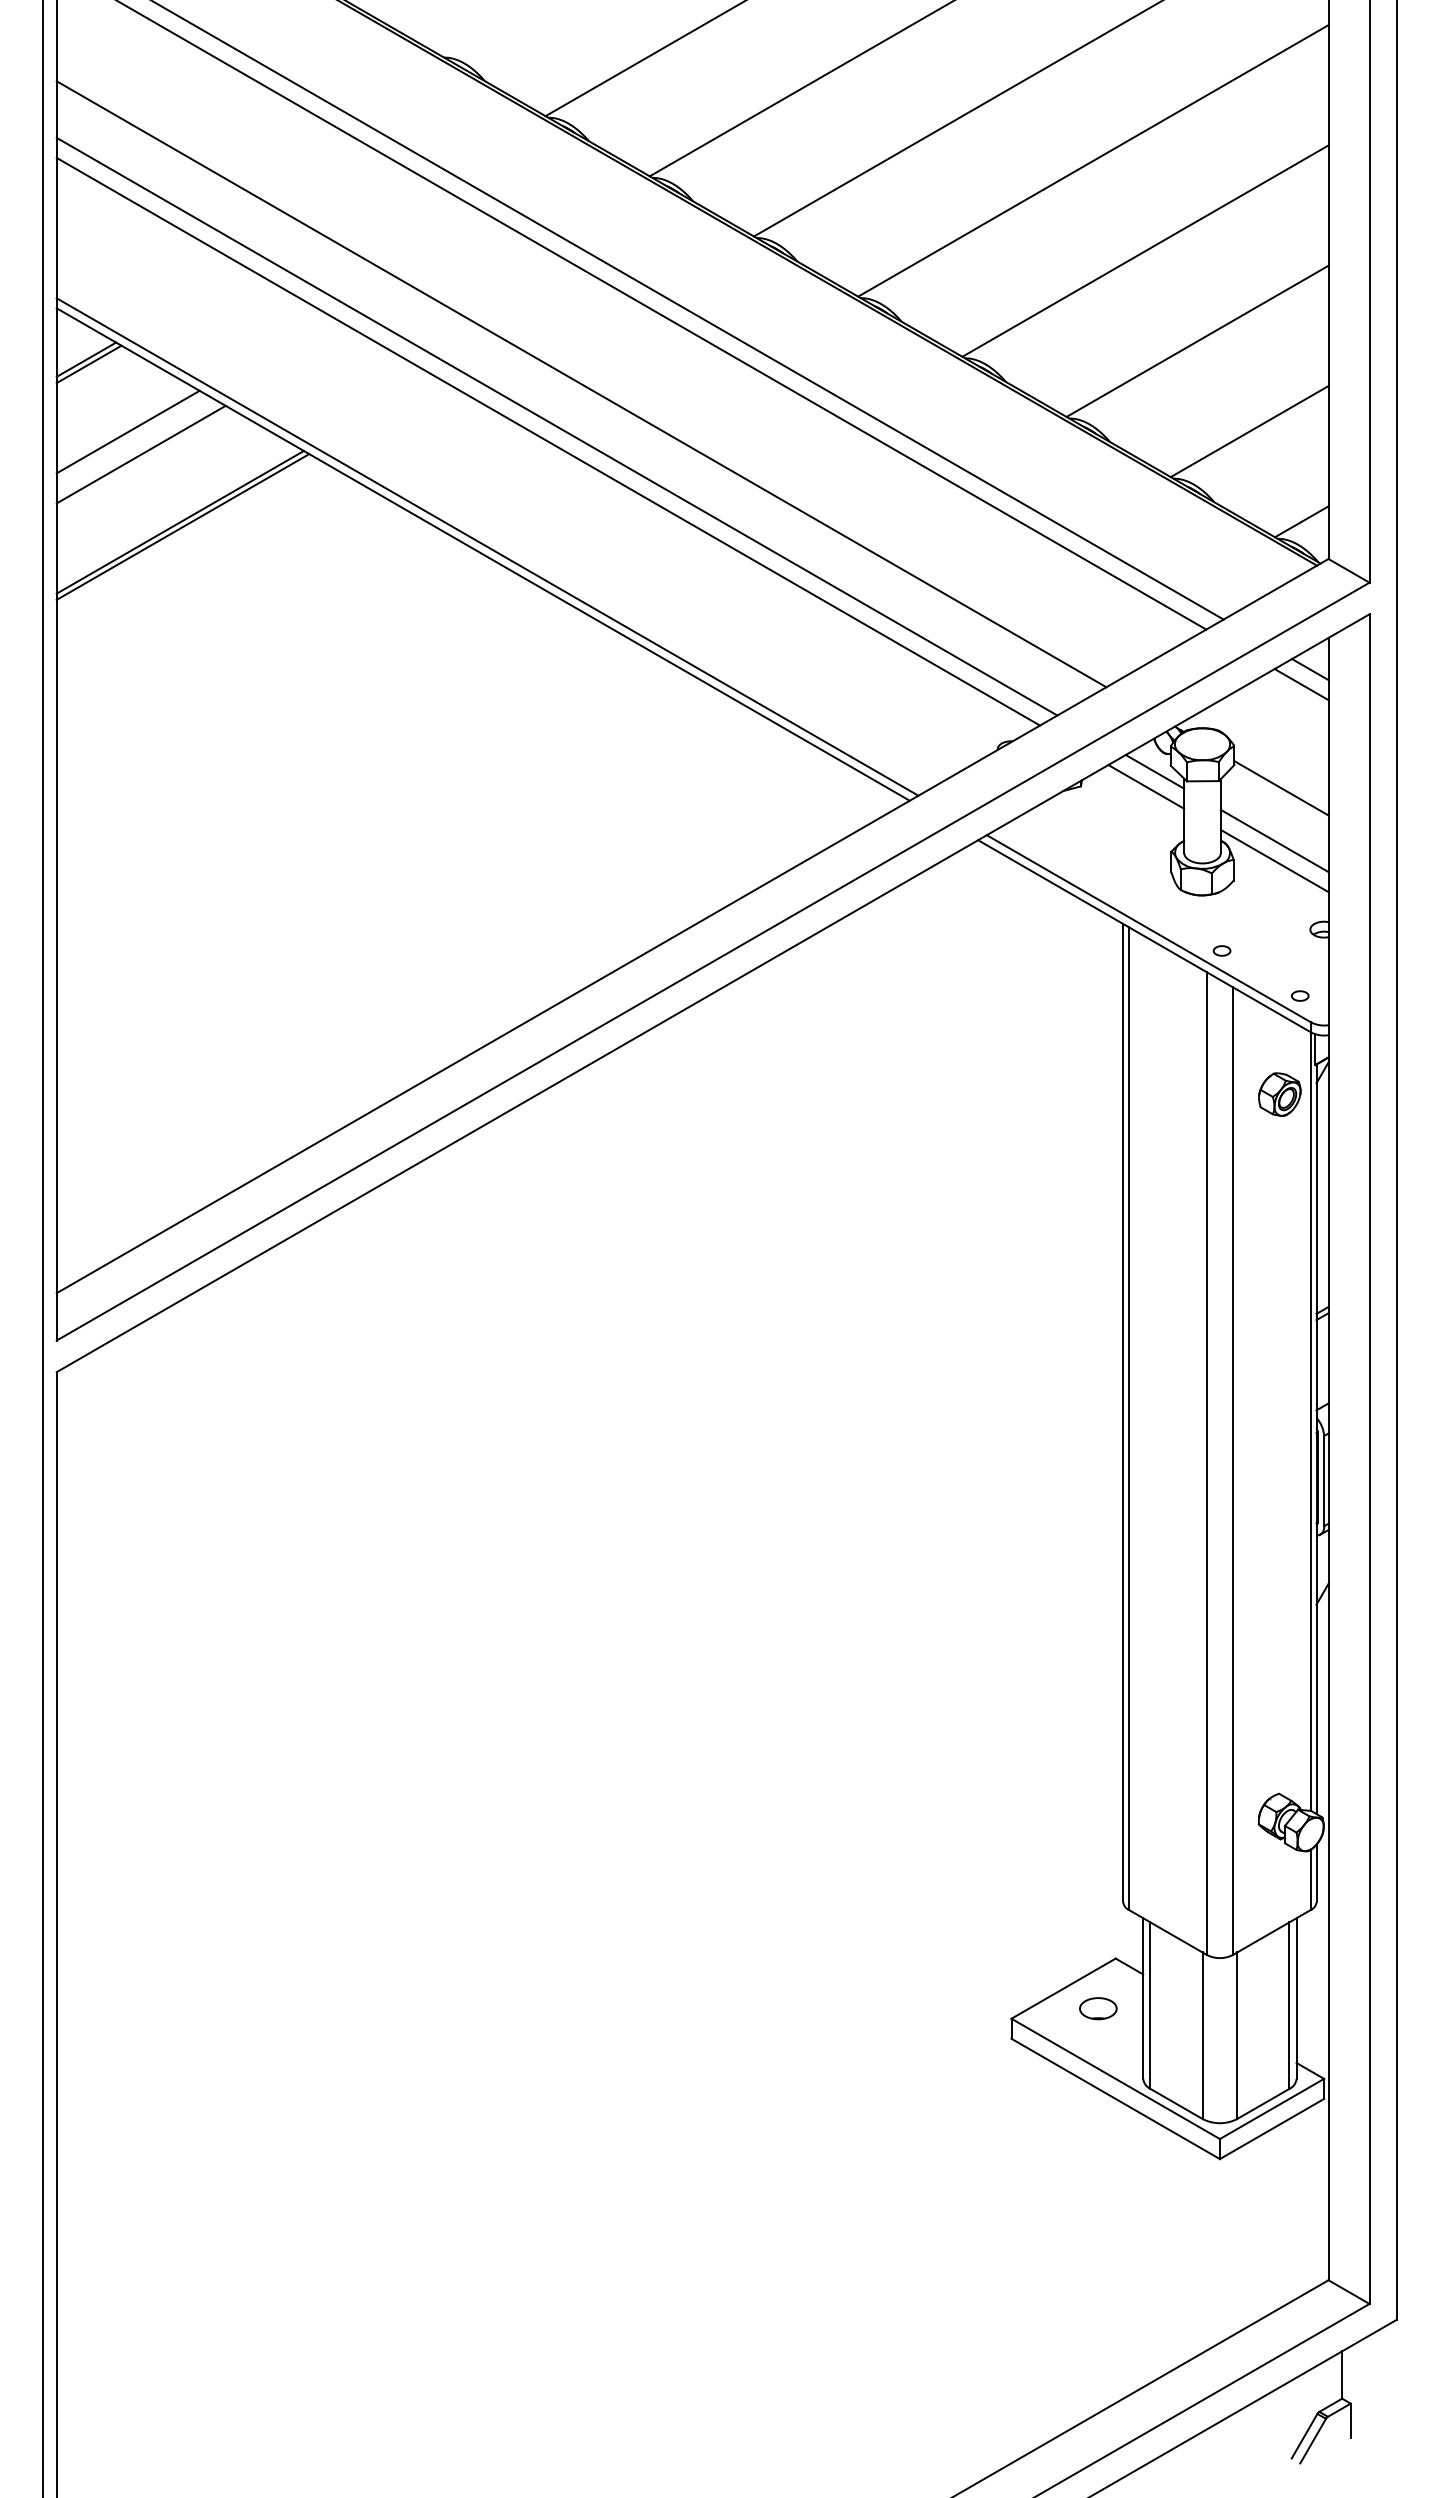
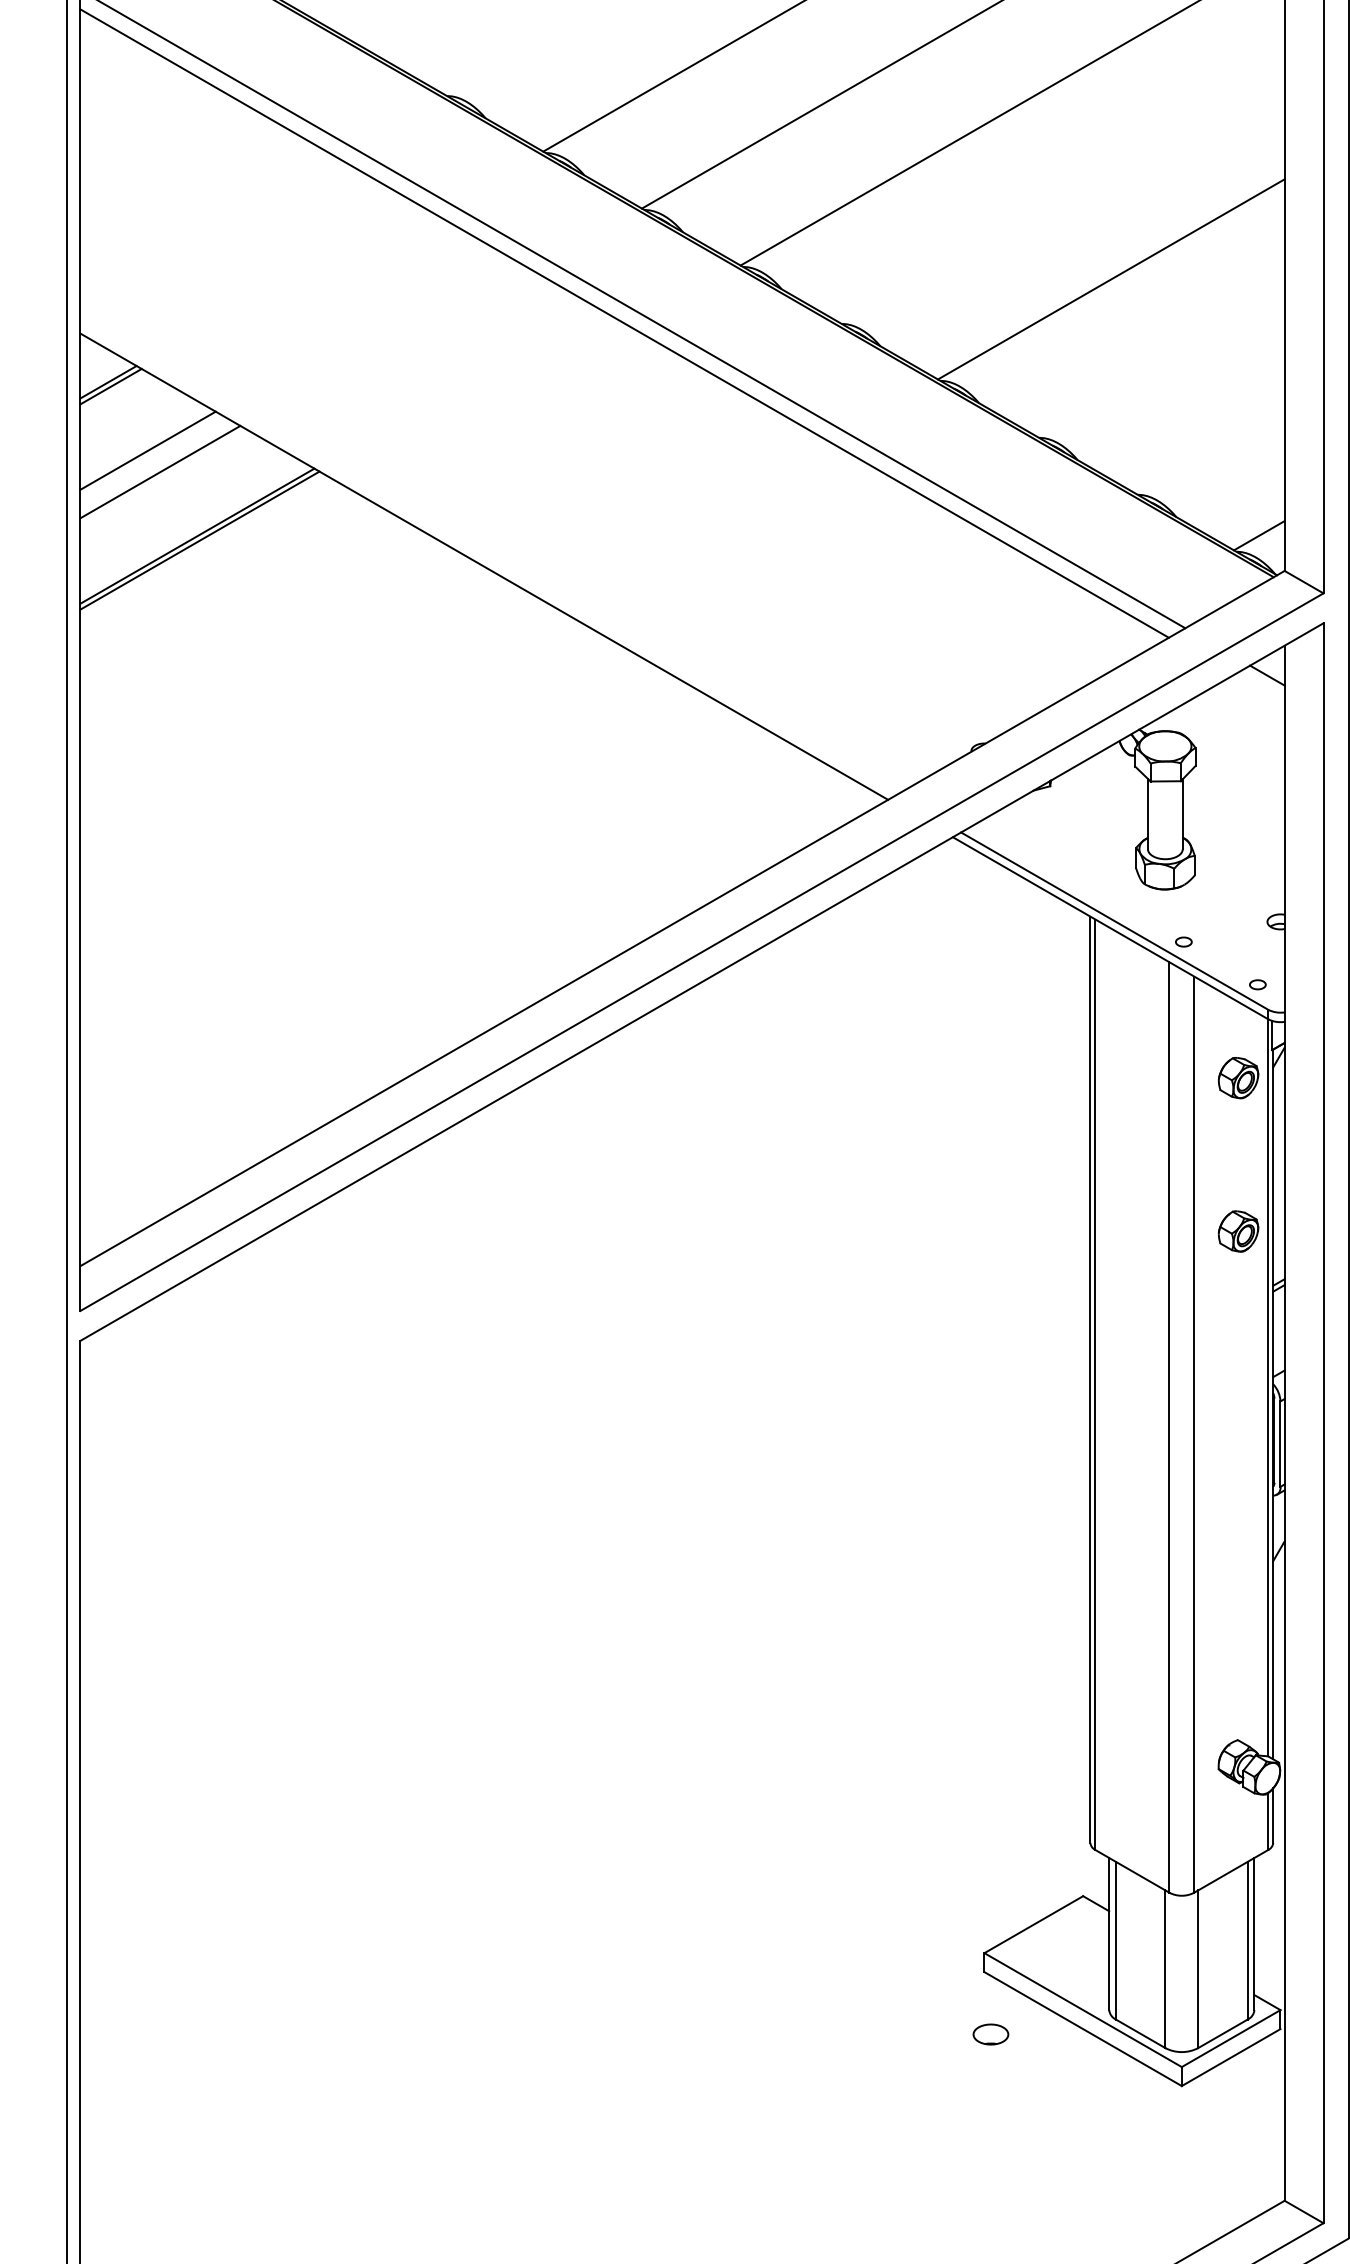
line: (1093, 160) -> (1062, 193), removed
line: (1197, 340) -> (1160, 364), removed
line: (581, 384) -> (577, 405), removed
line: (556, 426) -> (553, 445), removed
line: (1249, 431) -> (1209, 450), removed
line: (548, 441) -> (546, 459), removed
line: (487, 546) -> (488, 559), removed
line: (1301, 684) -> (1259, 689), removed
line: (1154, 771) -> (1119, 772), removed
line: (1146, 786) -> (1112, 786), removed
line: (1281, 788) -> (1240, 788), removed
line: (1274, 840) -> (1233, 837), removed
line: (1274, 861) -> (1233, 857), removed
part: (1279, 1256) -> (1238, 1231), added
part: (1098, 2008) -> (991, 2034), moved

